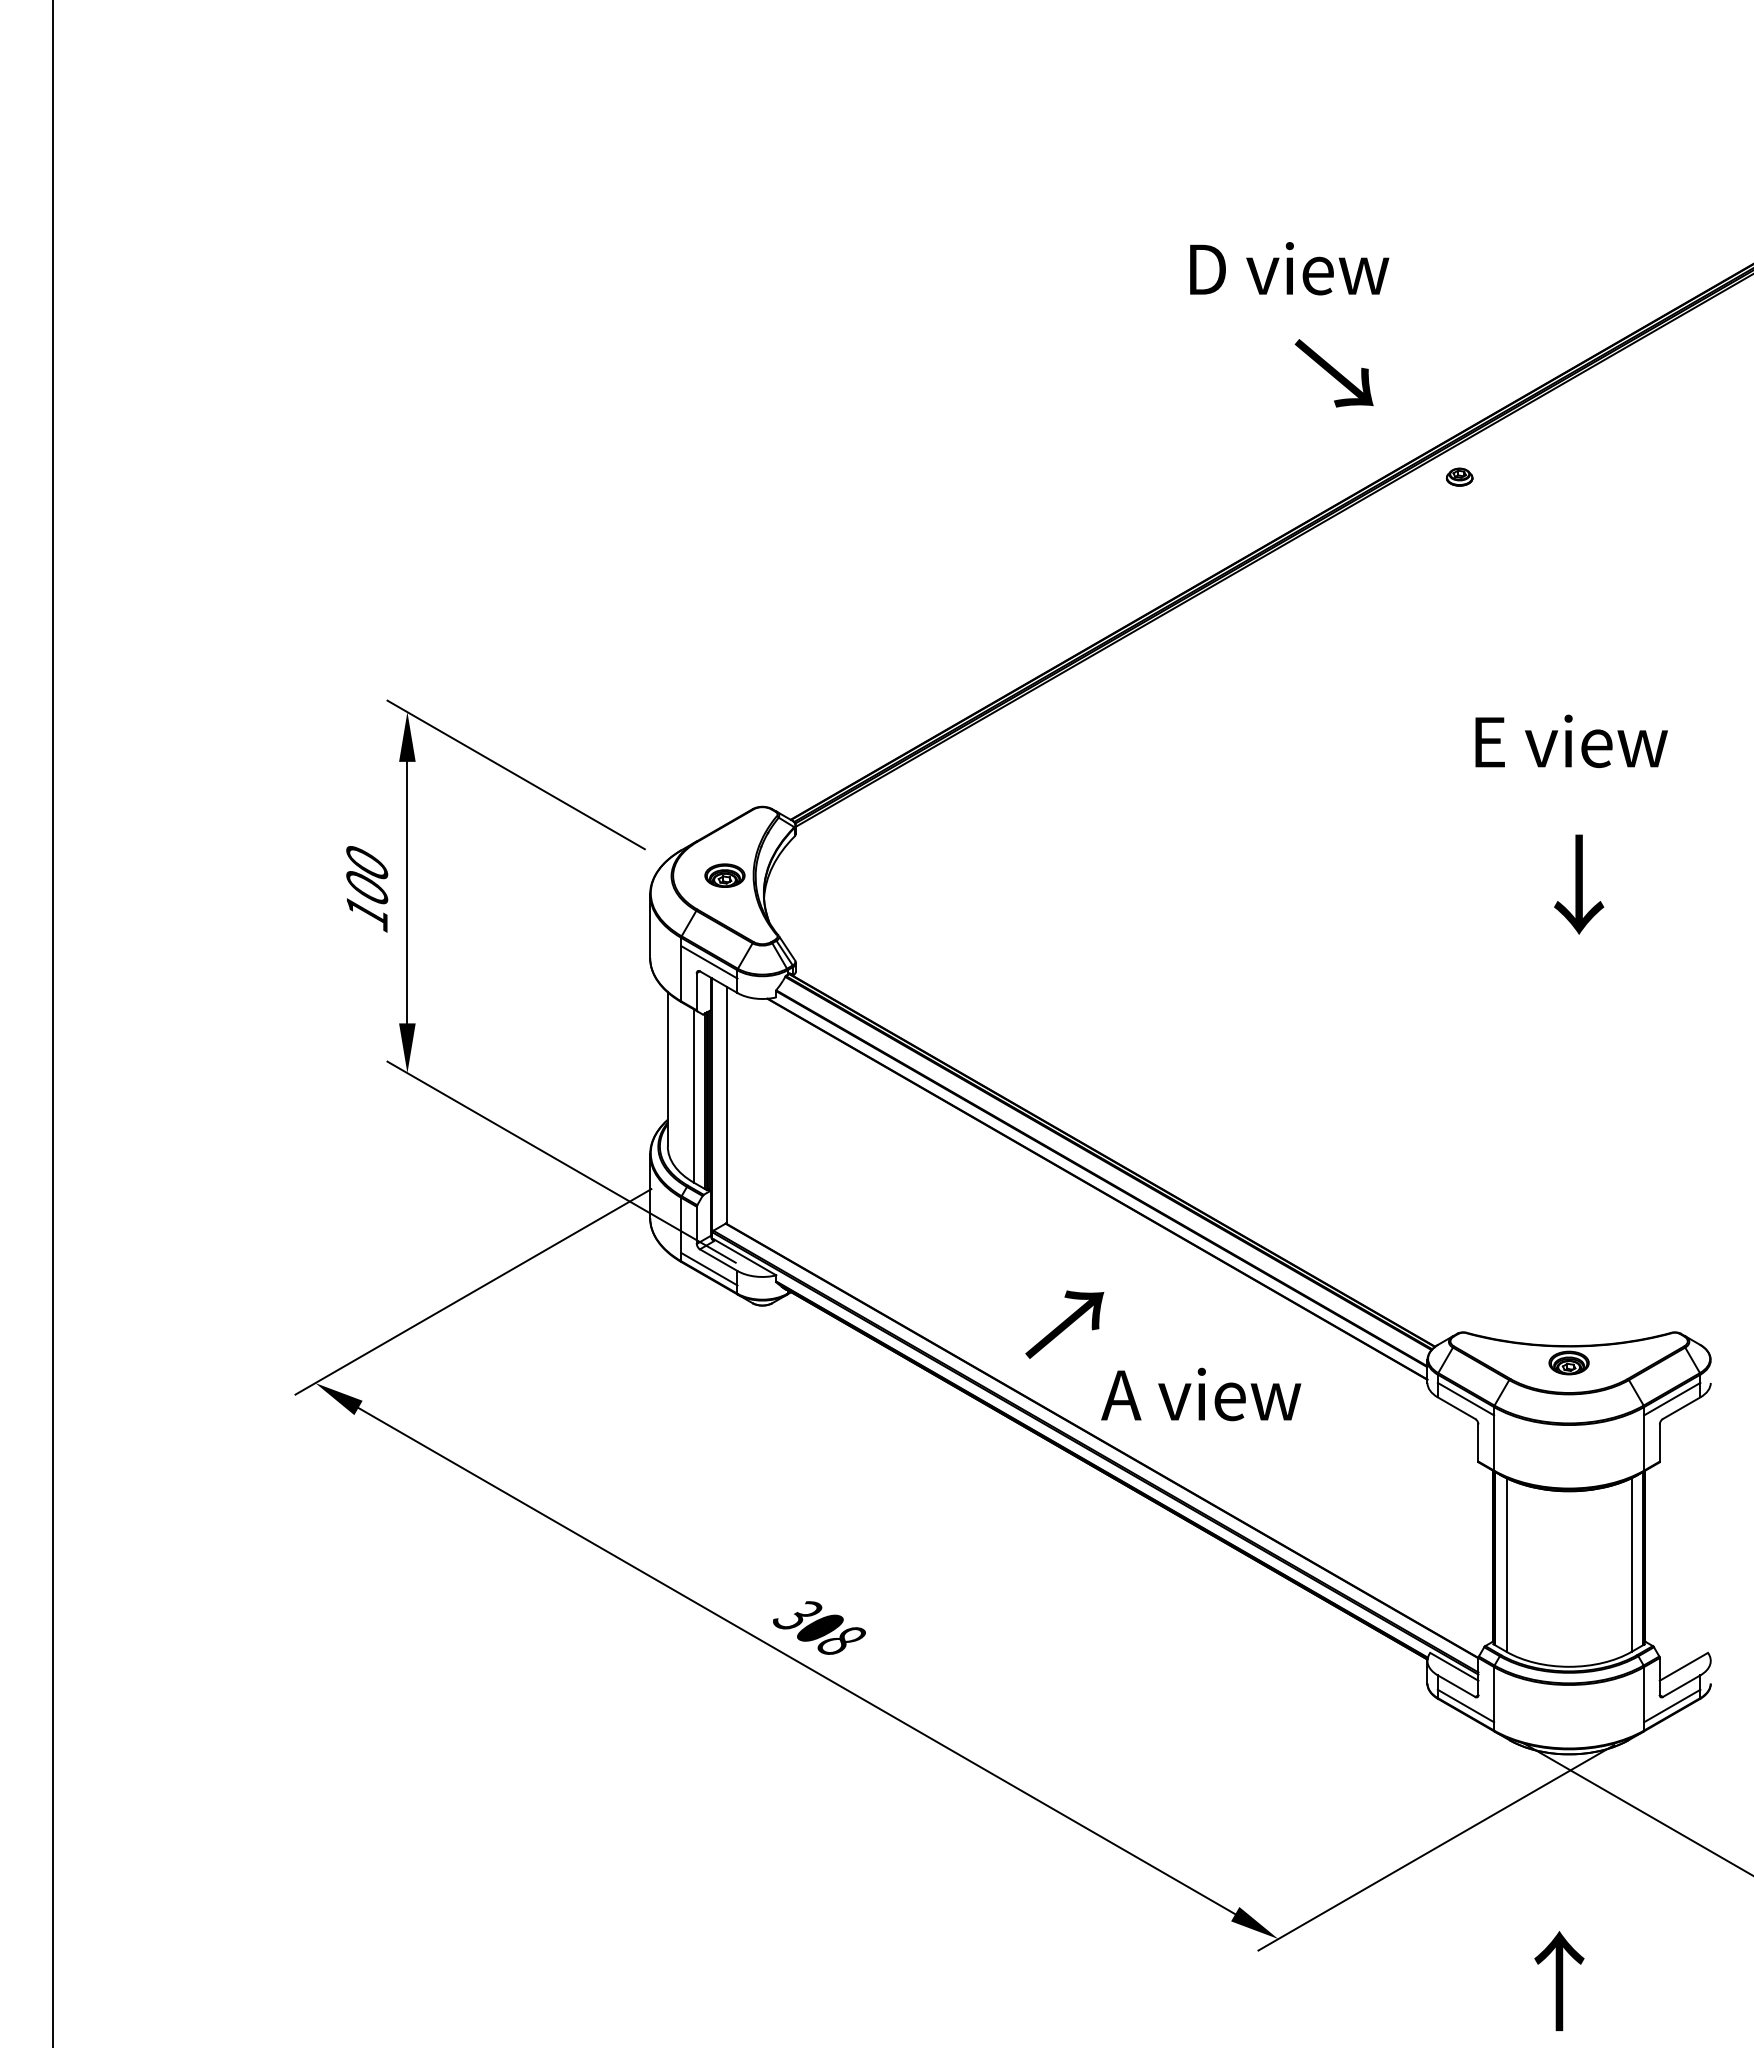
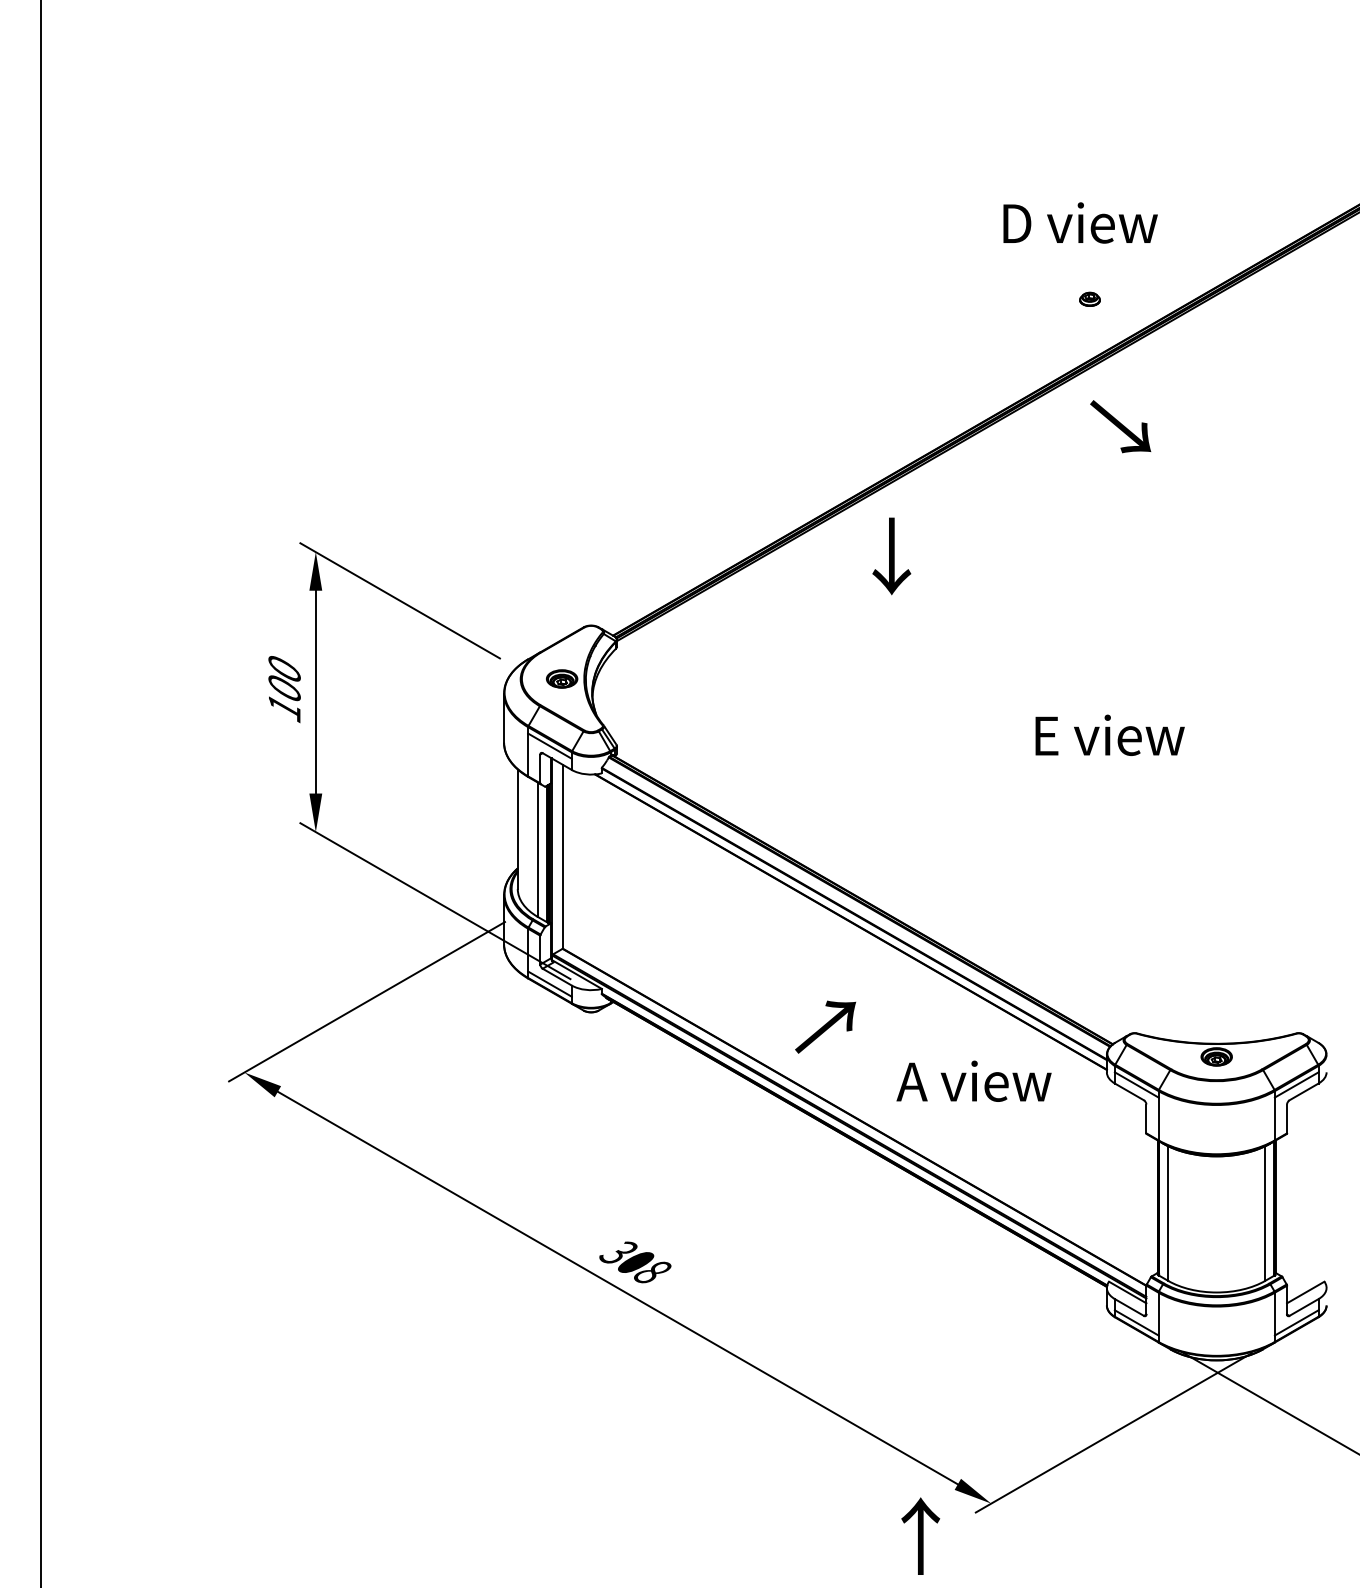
text: (1289, 268) -> (1080, 222), moved
text: (1333, 373) -> (1120, 426), moved
part: (1459, 476) -> (1089, 298), moved
text: (1571, 741) -> (1110, 735), moved
text: (1579, 884) -> (892, 556), moved
text: (1201, 1394) -> (974, 1081), moved
text: (1559, 1980) -> (920, 1535), moved

